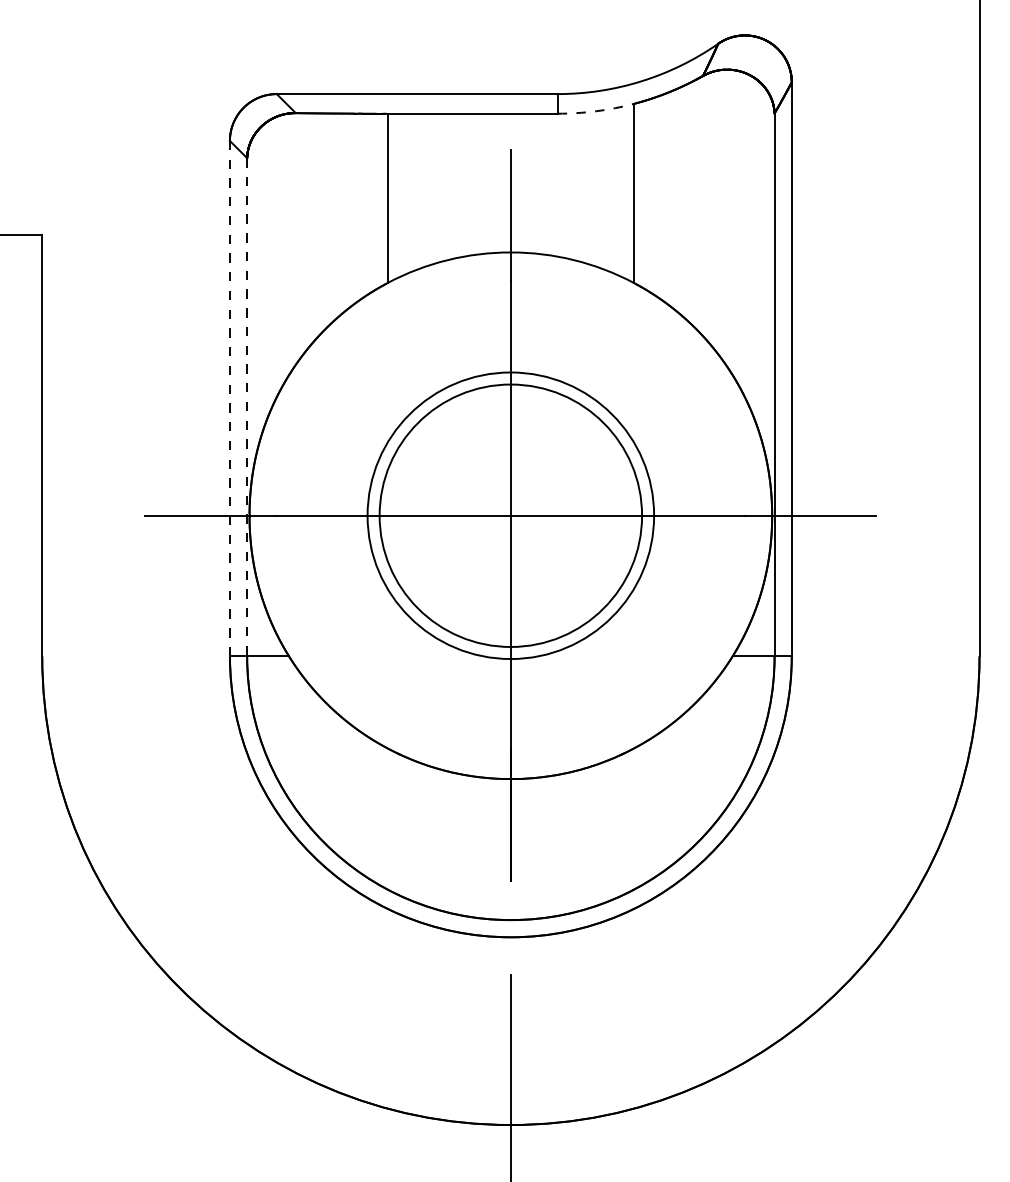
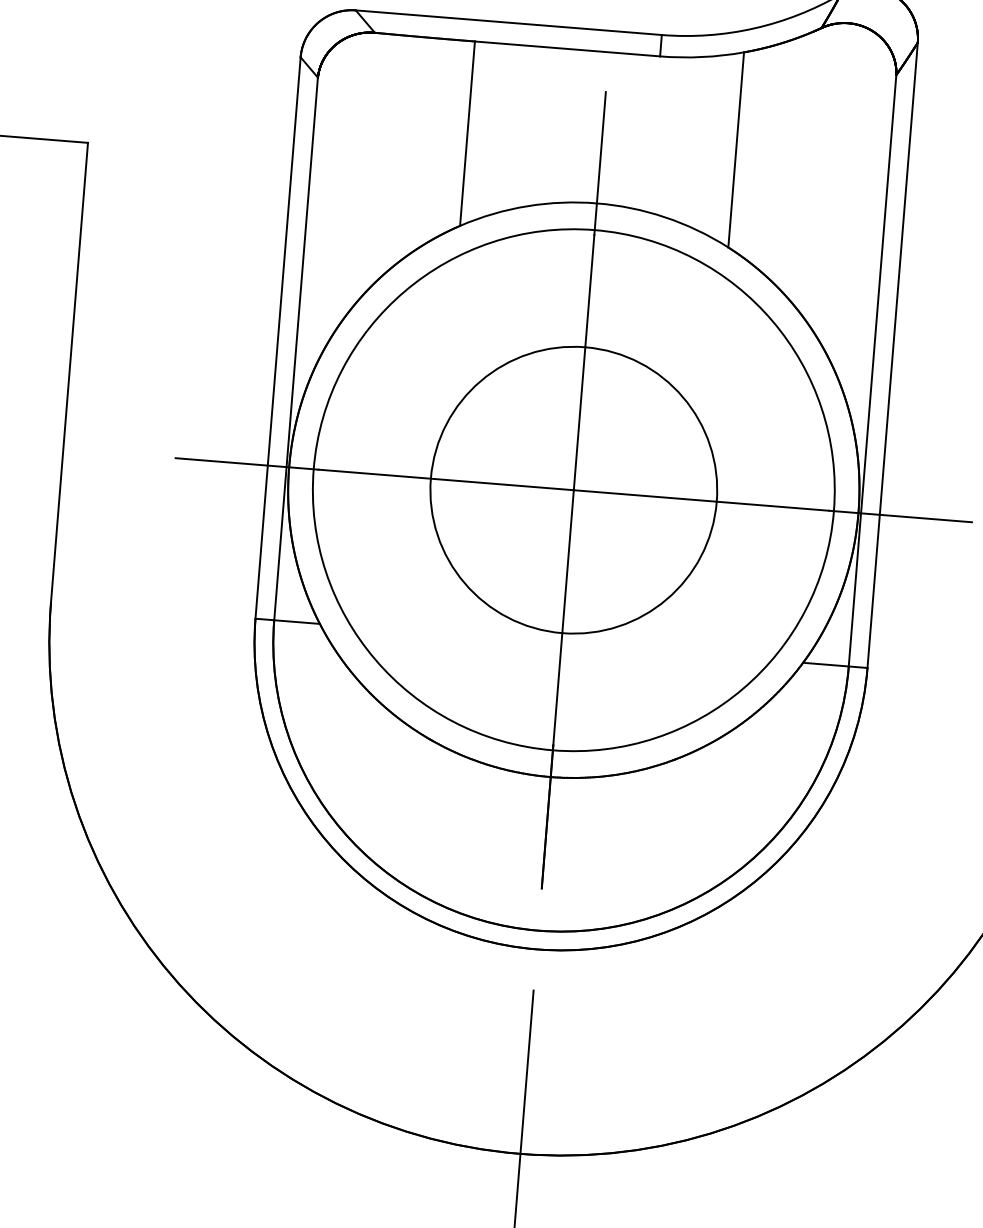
arc: (596, 111) -> (702, 57), dashed -> solid
line: (229, 398) -> (277, 337), dashed -> solid
line: (247, 407) -> (296, 349), dashed -> solid
circle: (510, 515) -> (573, 489), size x1.67

